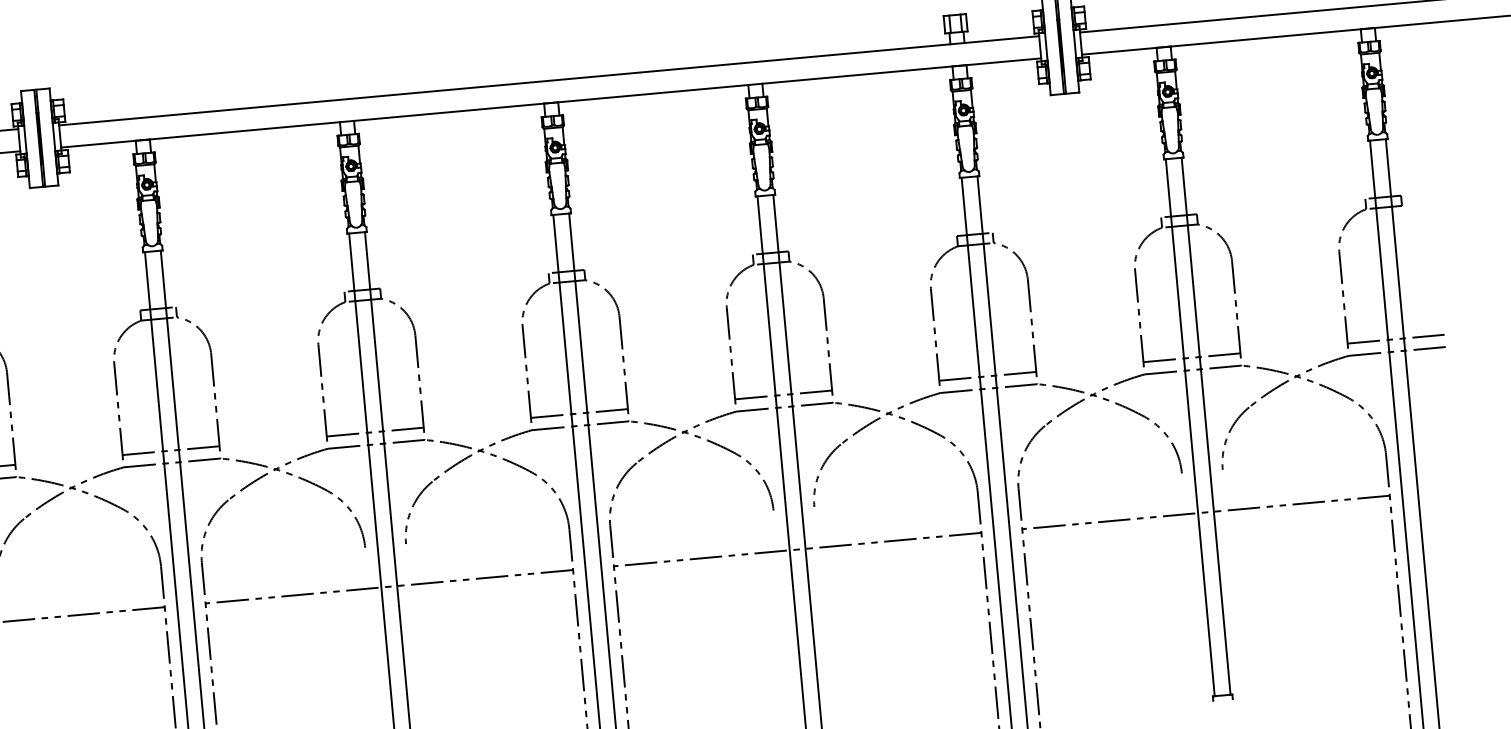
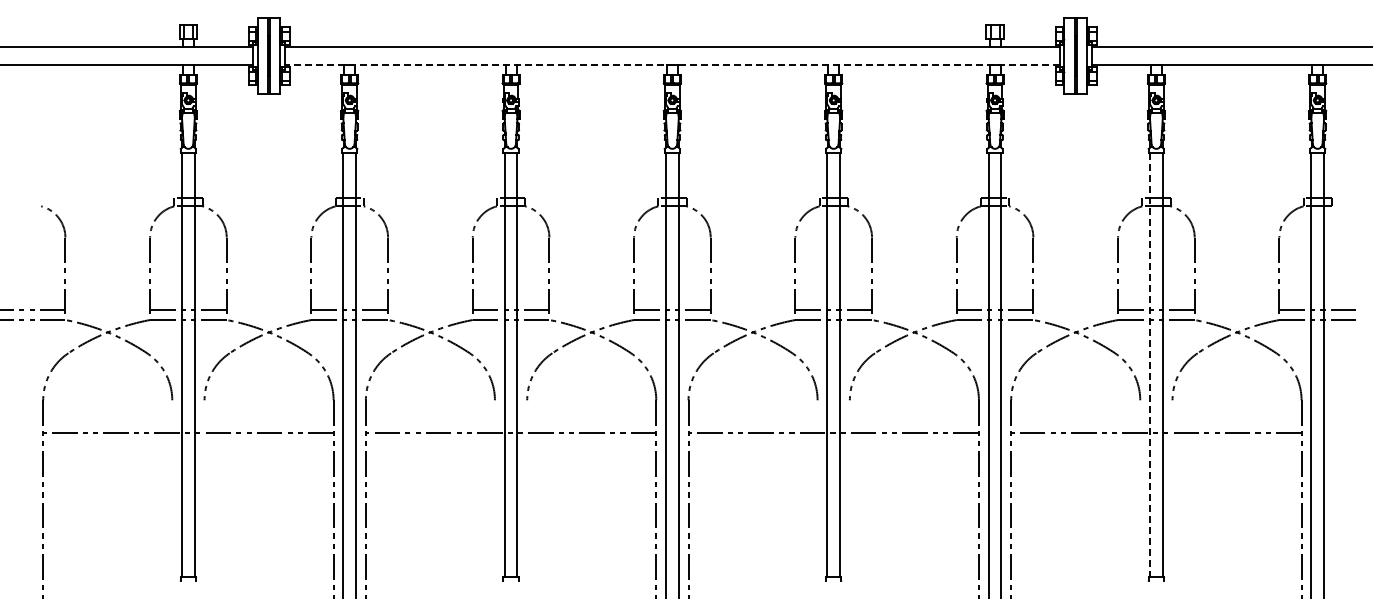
line: (549, 102) -> (671, 64), solid -> dashed
line: (1190, 428) -> (1150, 365), solid -> dashed

